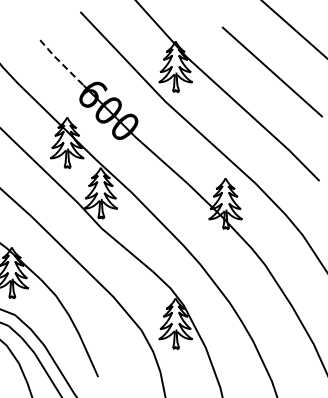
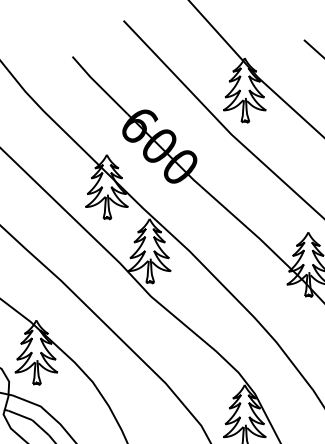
line: (61, 63) -> (99, 86), dashed -> solid

